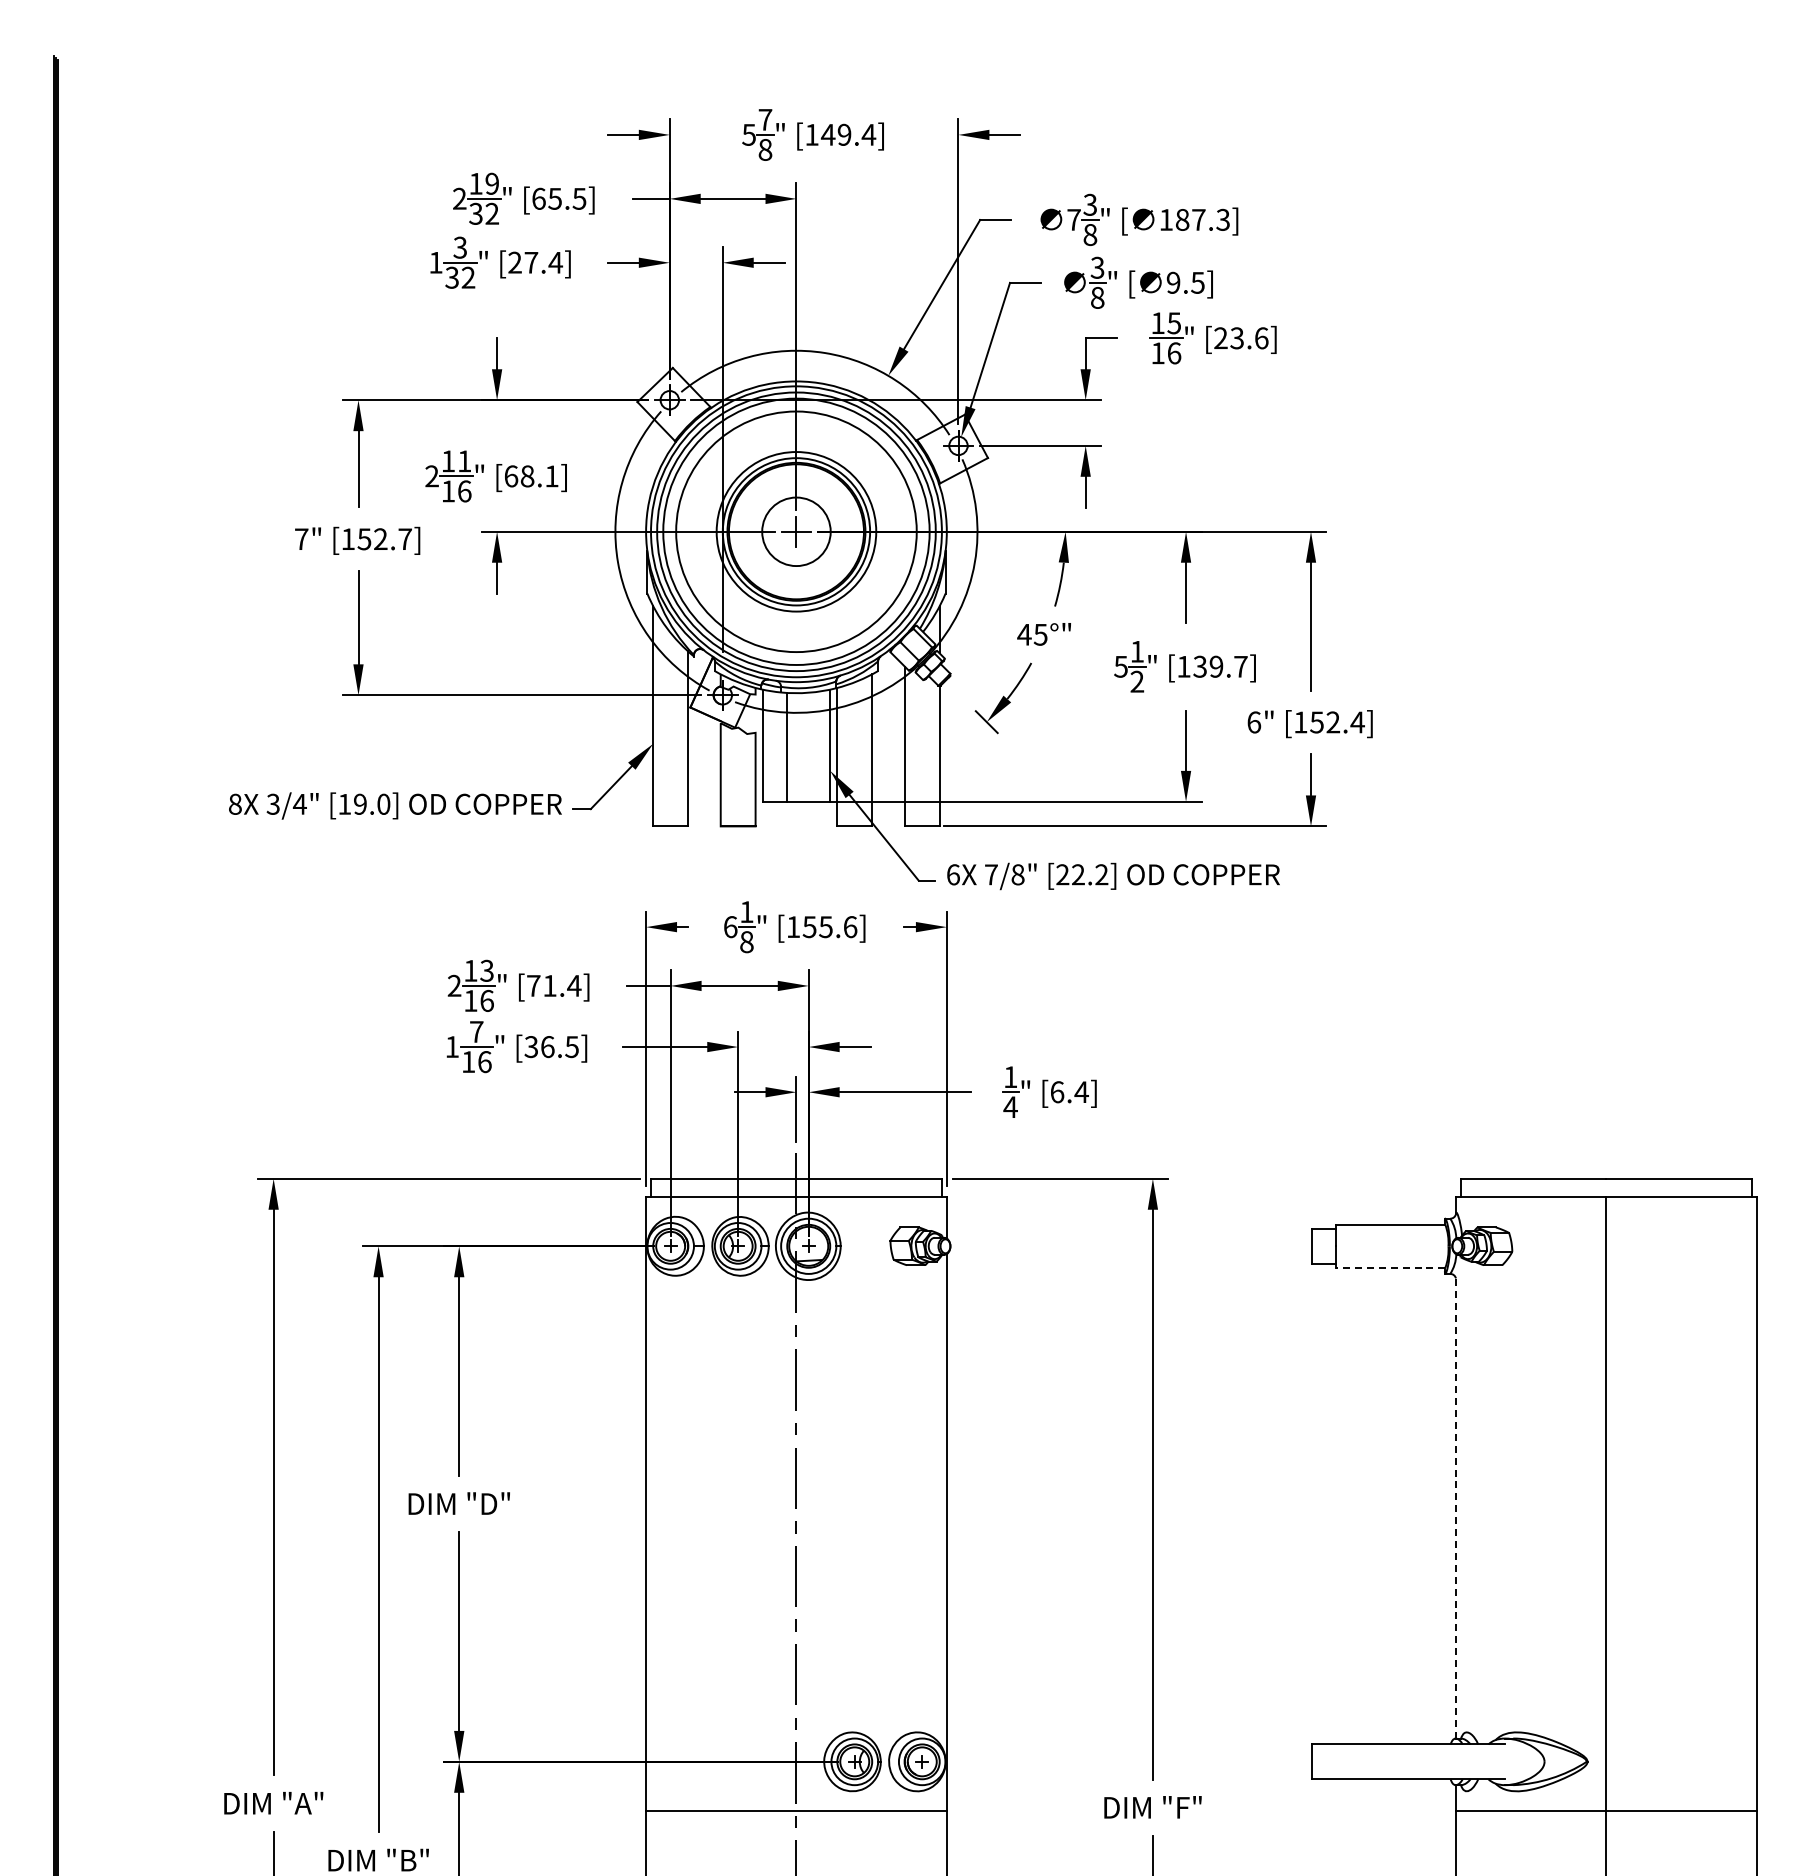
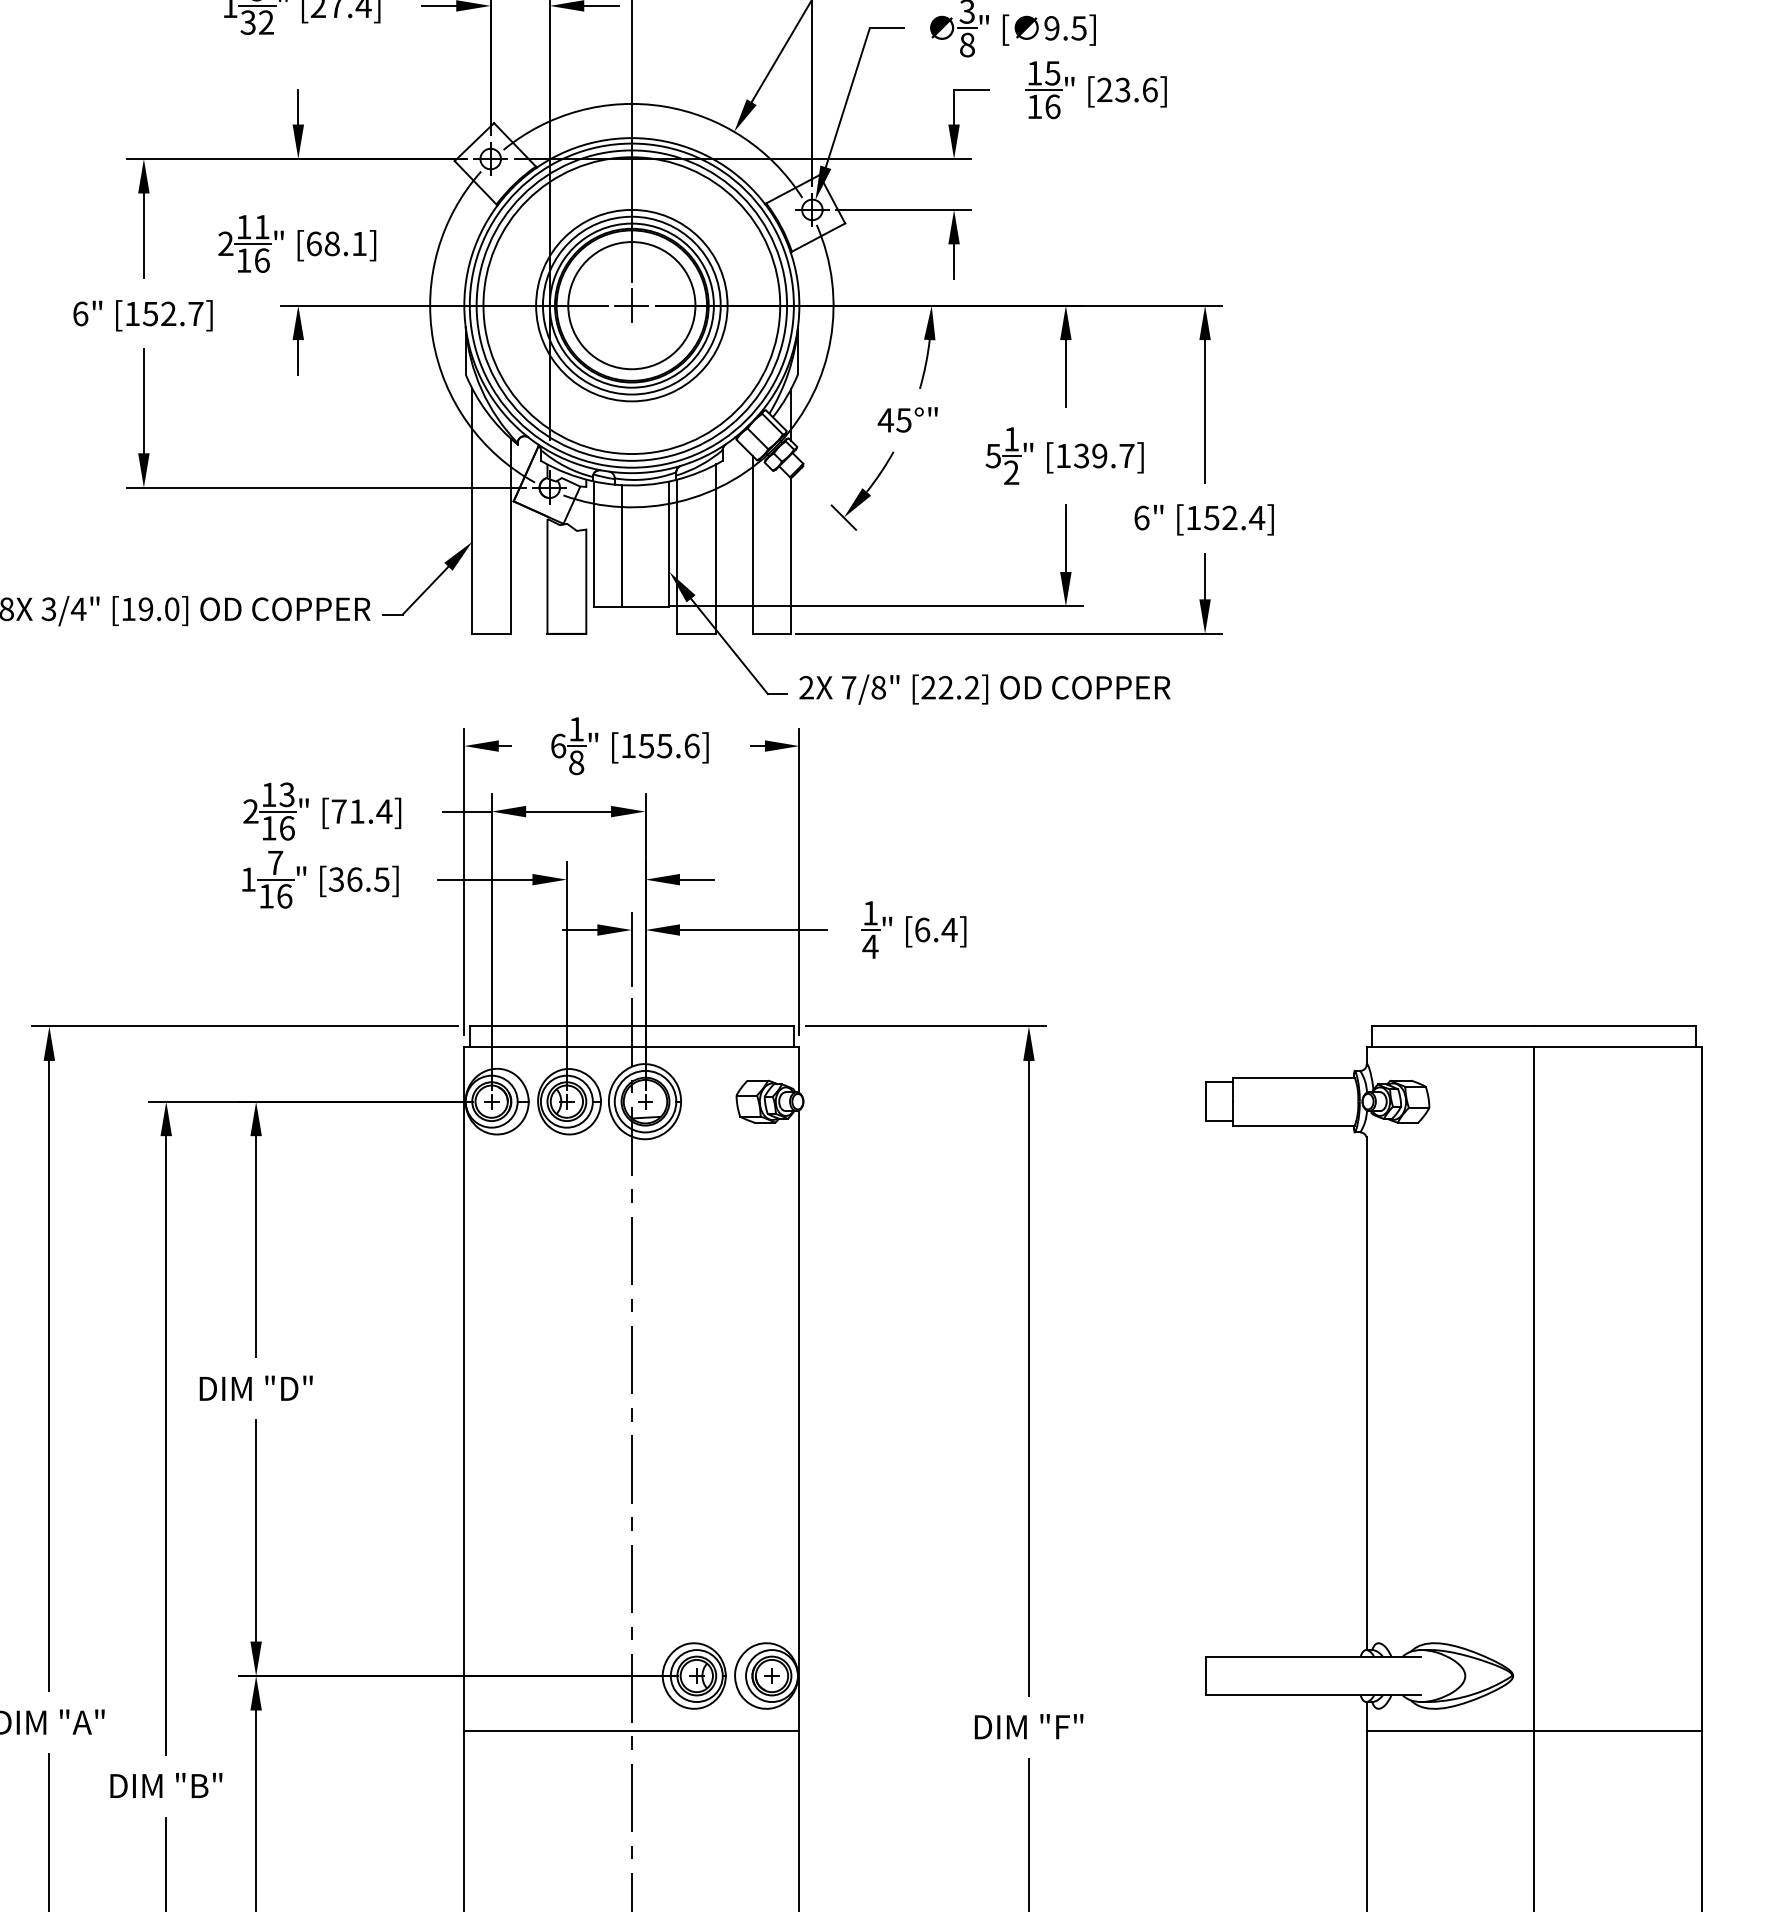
circle: (796, 531) -> (631, 305), size x0.71
circle: (796, 531) -> (631, 305), size x1.67
text: (301, 539) -> (80, 314), 7" -> 6"
text: (953, 874) -> (806, 687), 6X -> 2X
line: (1390, 1267) -> (1293, 1125), dashed -> solid
line: (1455, 1507) -> (1366, 1392), dashed -> solid

